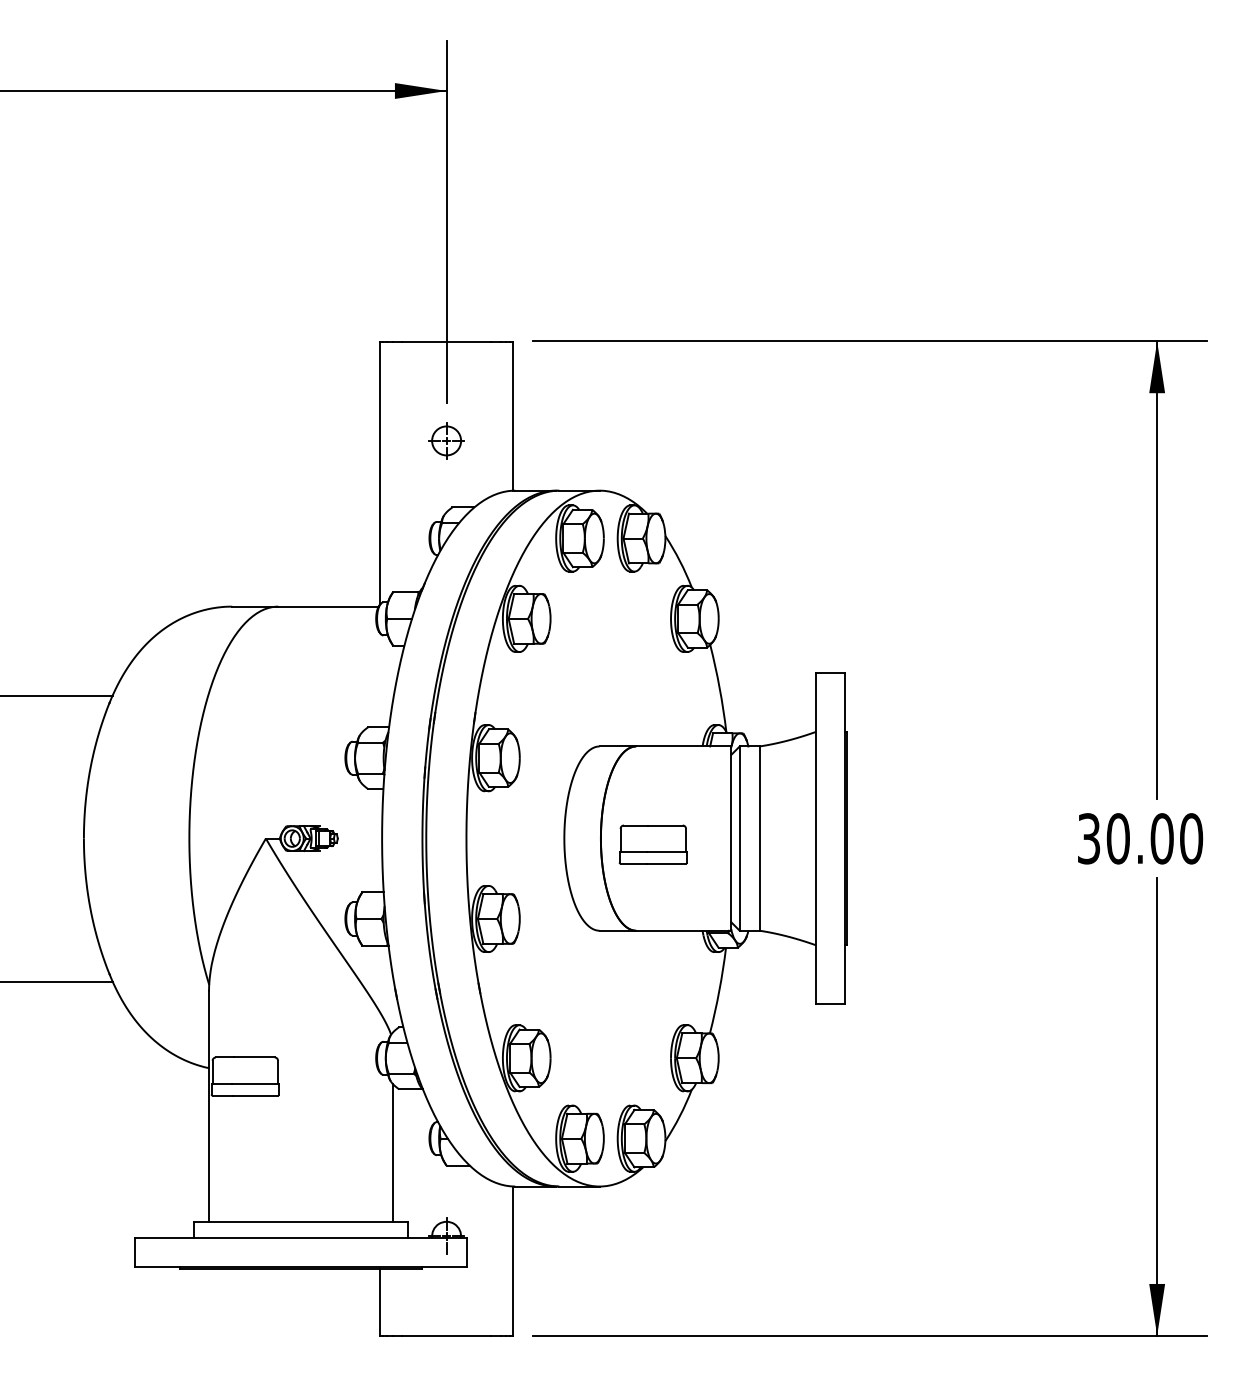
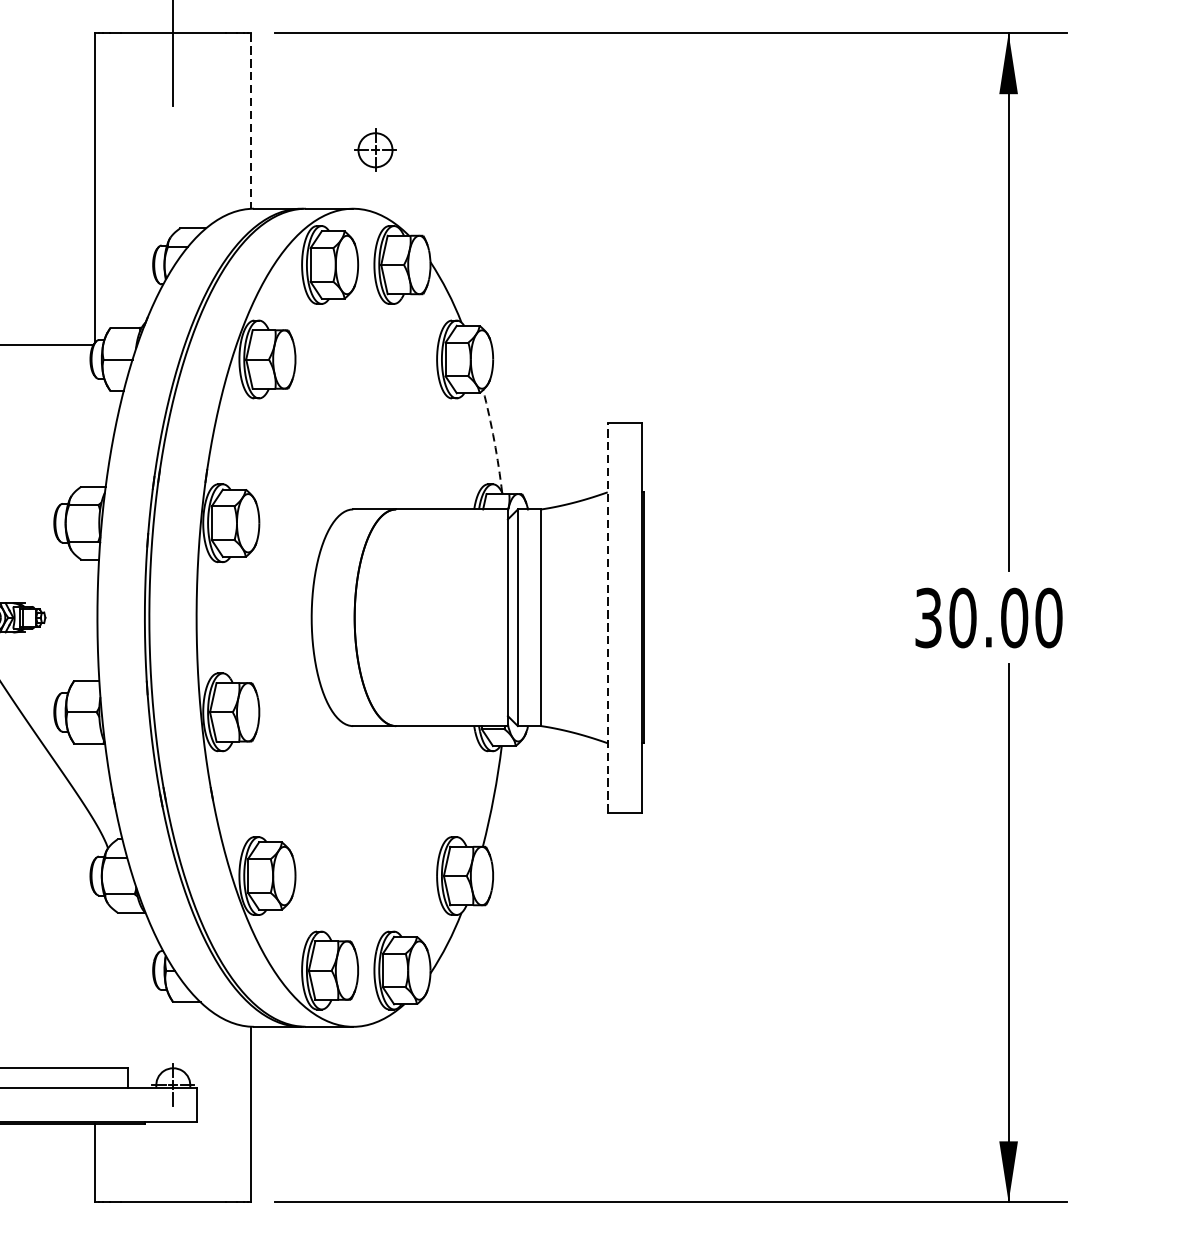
line: (512, 416) -> (250, 121), solid -> dashed
part: (446, 440) -> (375, 149), moved
arc: (719, 688) -> (494, 441), solid -> dashed
line: (816, 838) -> (608, 617), solid -> dashed
part: (652, 844) -> (415, 624), removed
line: (393, 1152) -> (110, 986), removed

